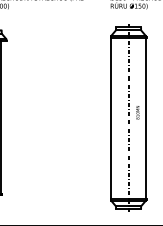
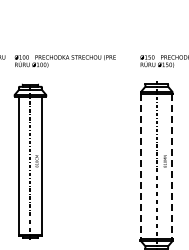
line: (111, 118) -> (141, 166), solid -> dashed
line: (145, 118) -> (172, 166), solid -> dashed

